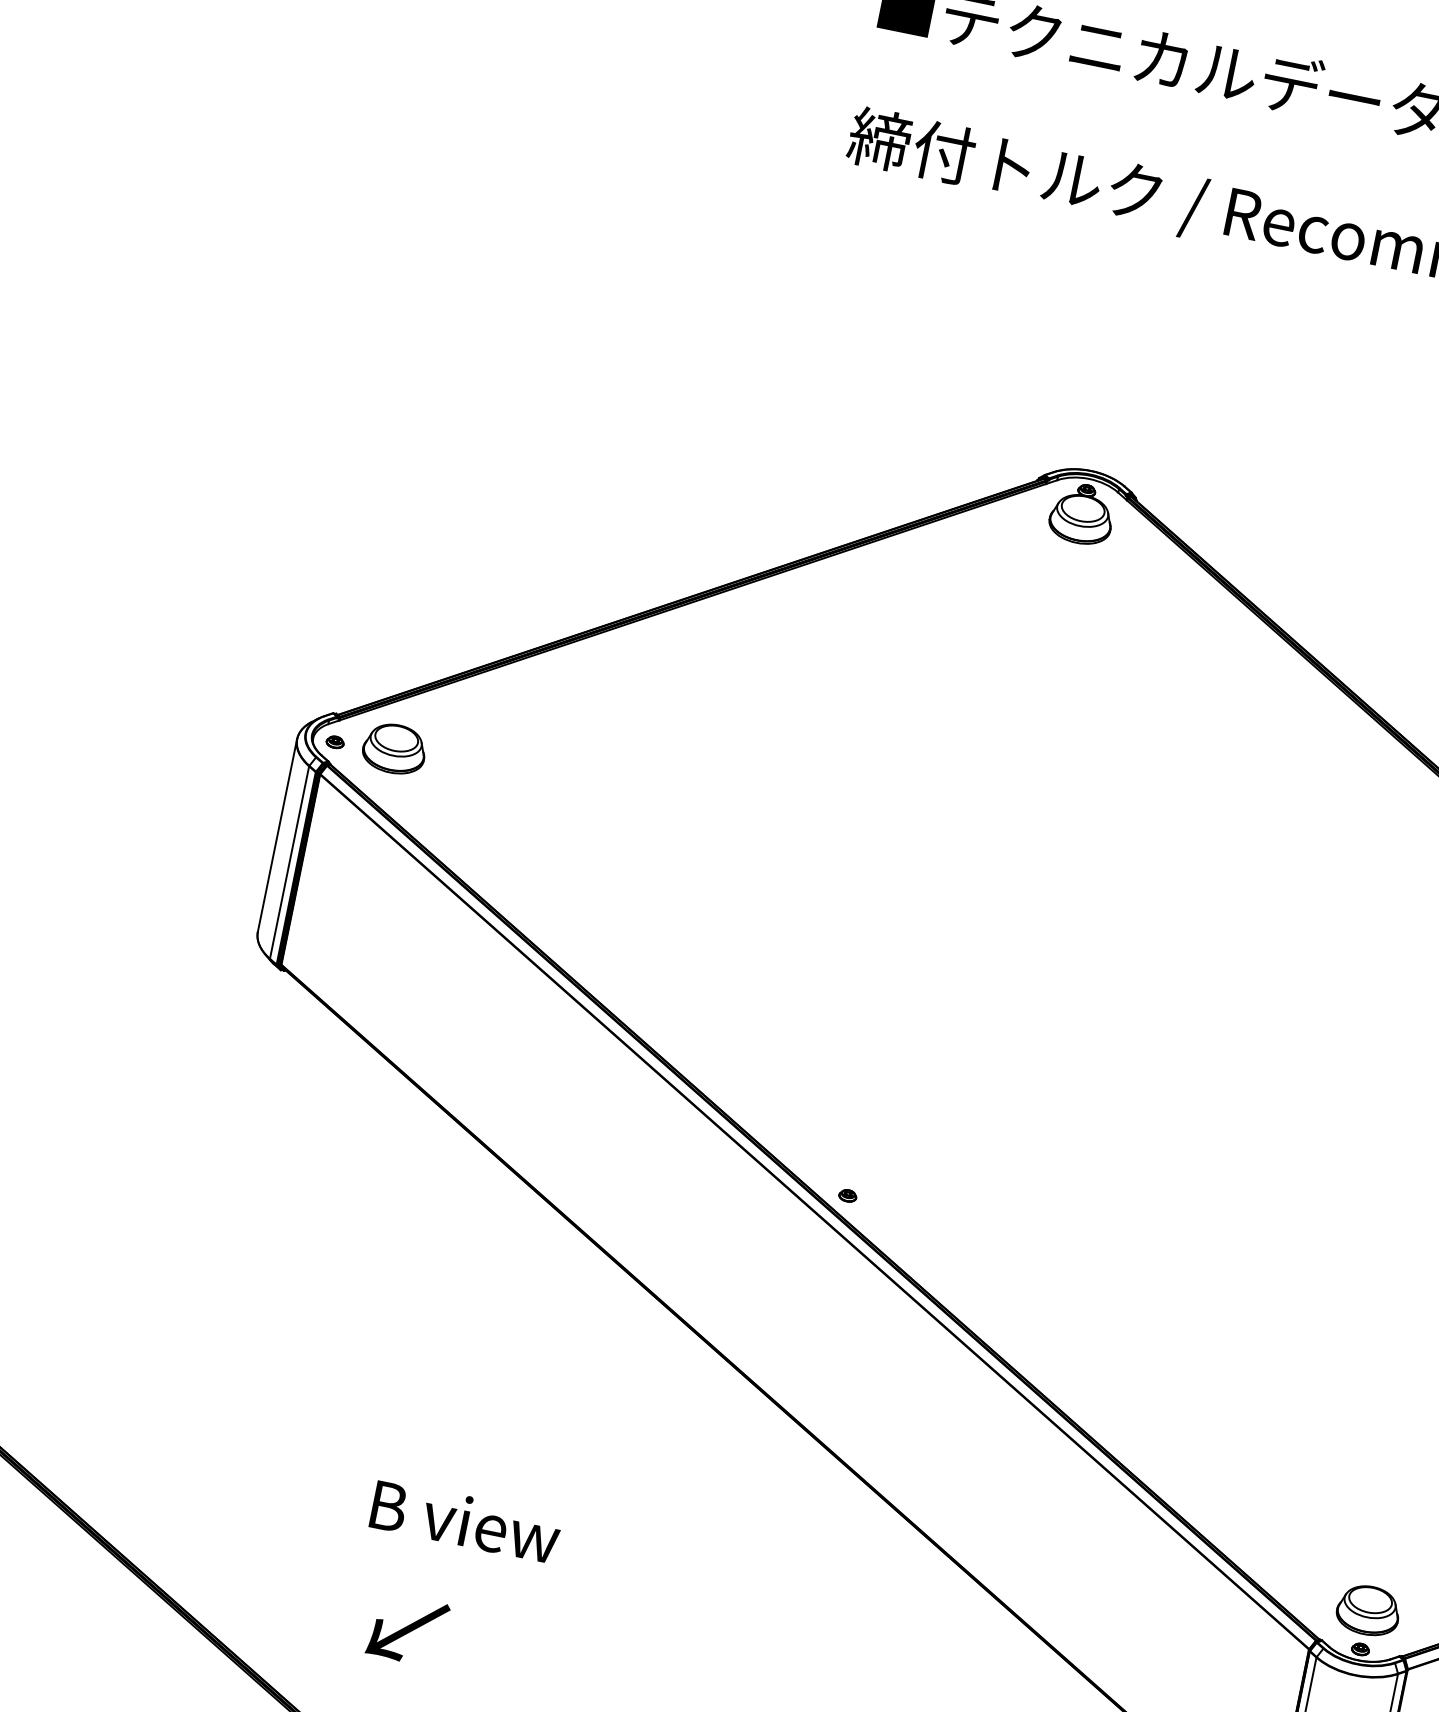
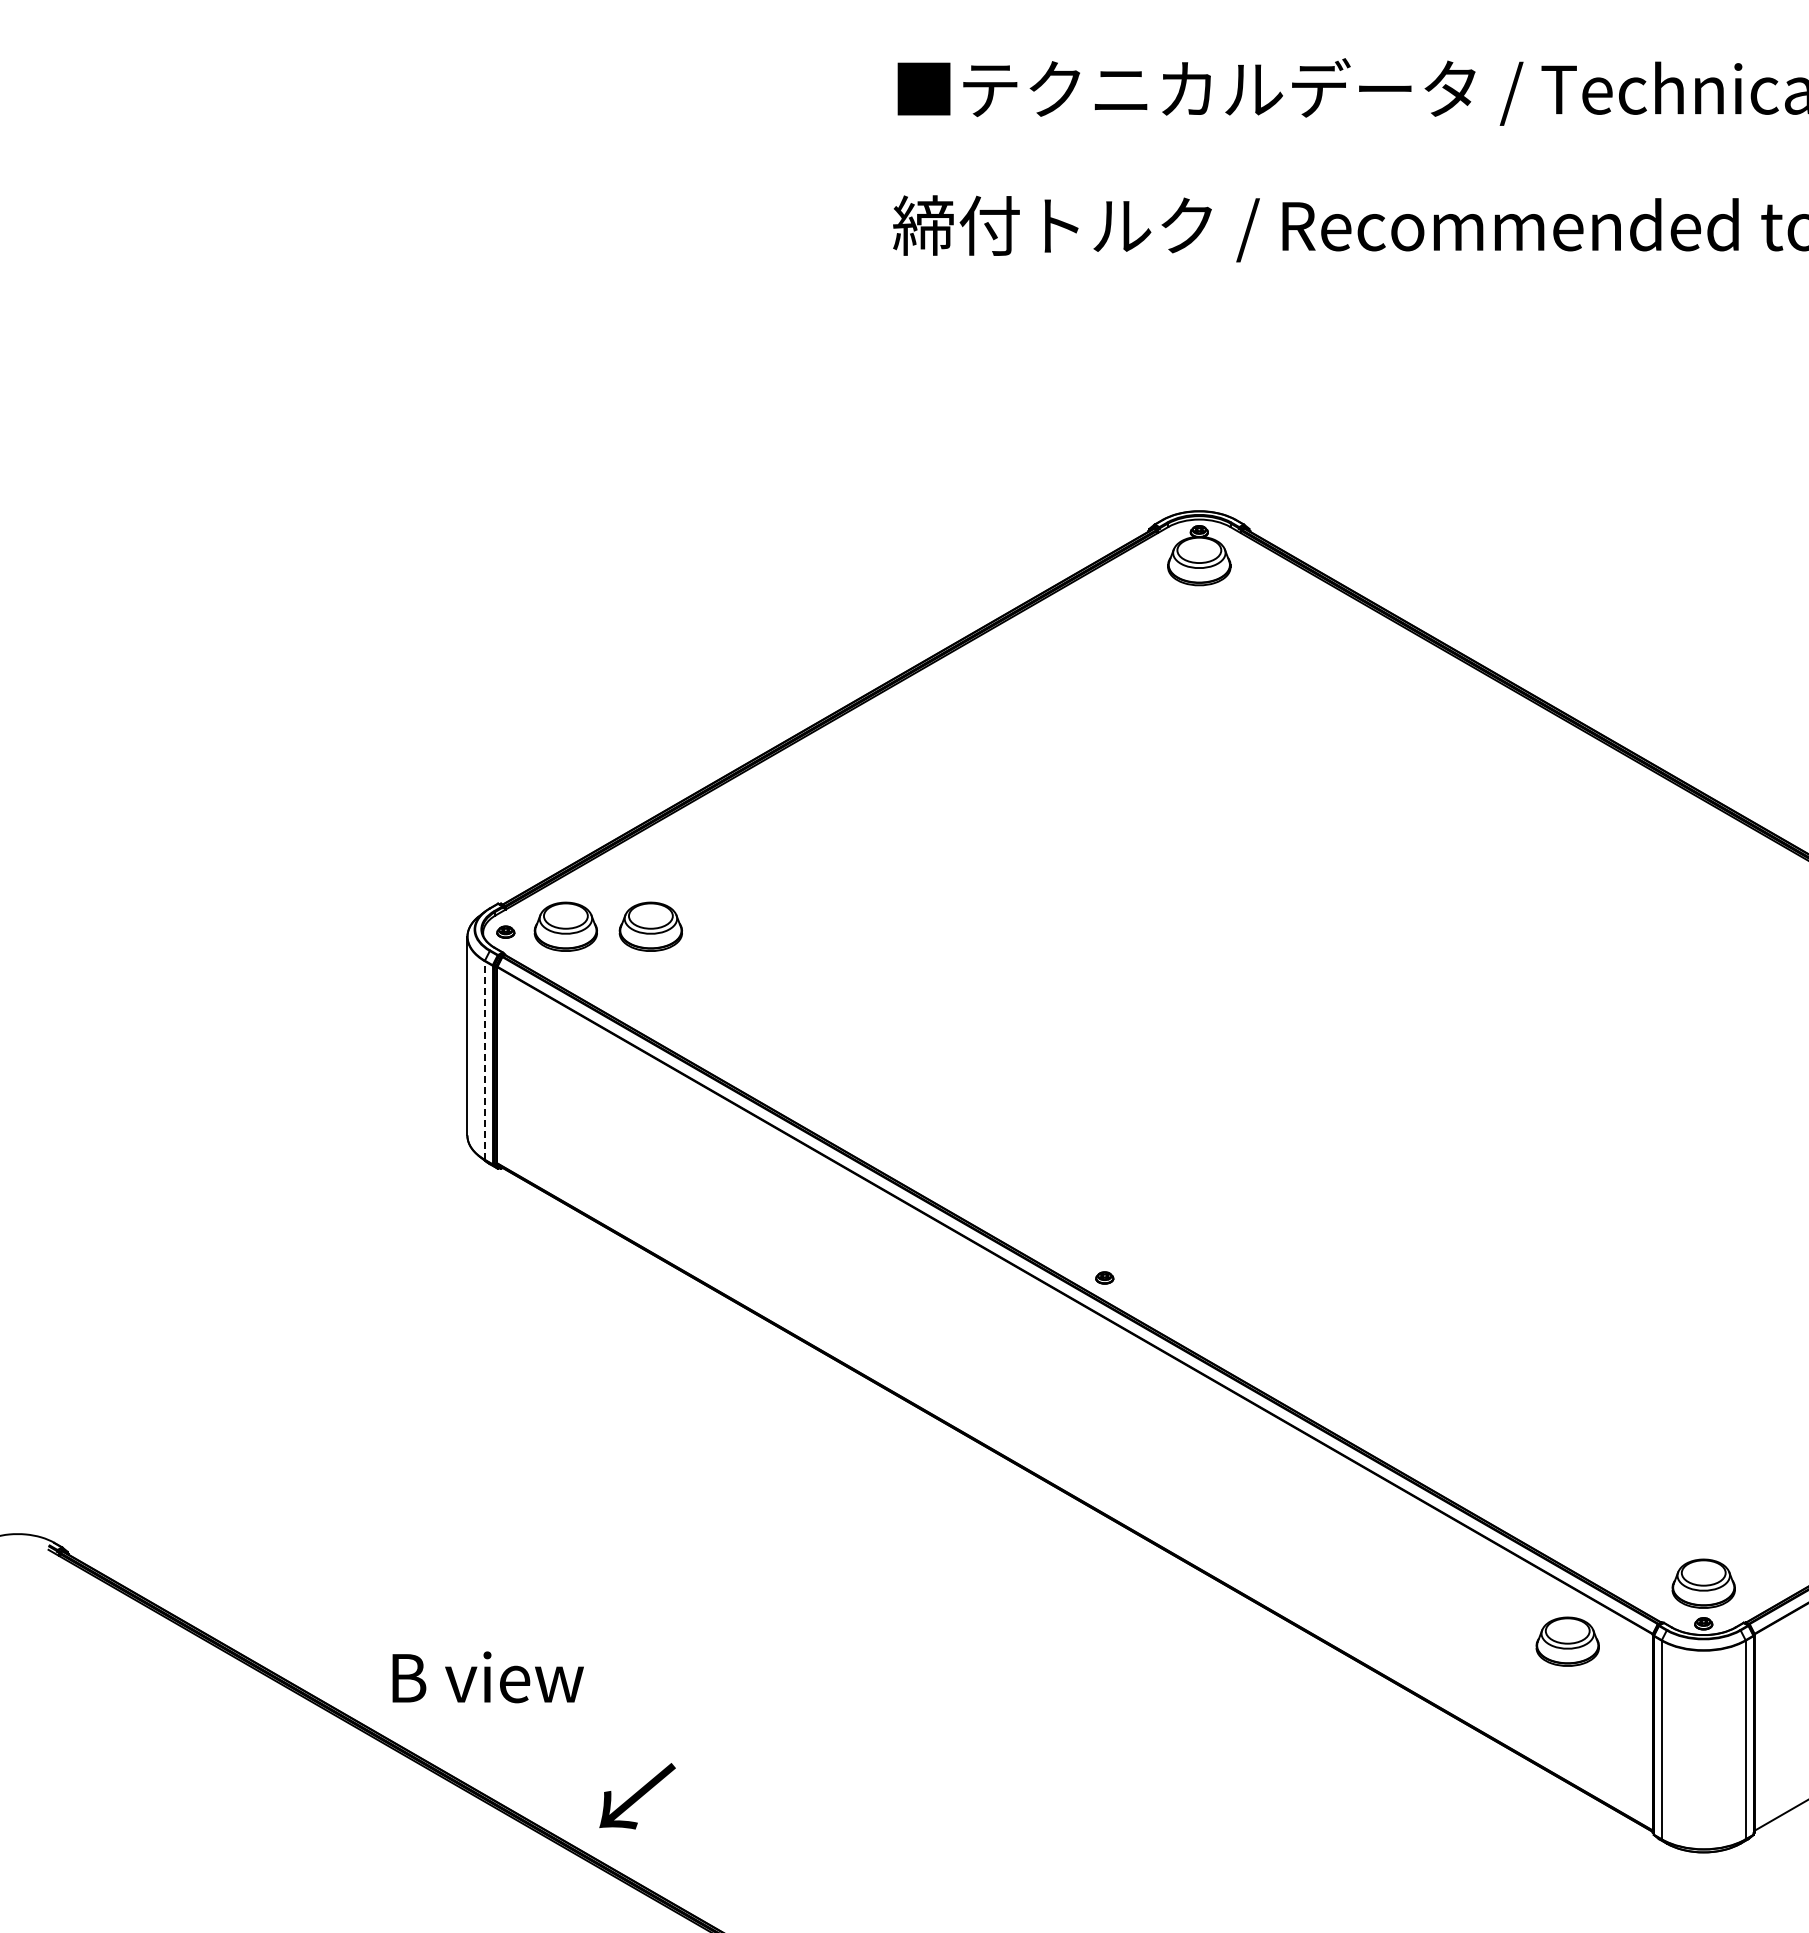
part: (476, 765) -> (650, 926), added
line: (289, 861) -> (484, 1059), solid -> dashed
text: (465, 1521) -> (487, 1677), moved
text: (407, 1630) -> (637, 1796), moved
part: (1224, 1639) -> (1567, 1641), added

